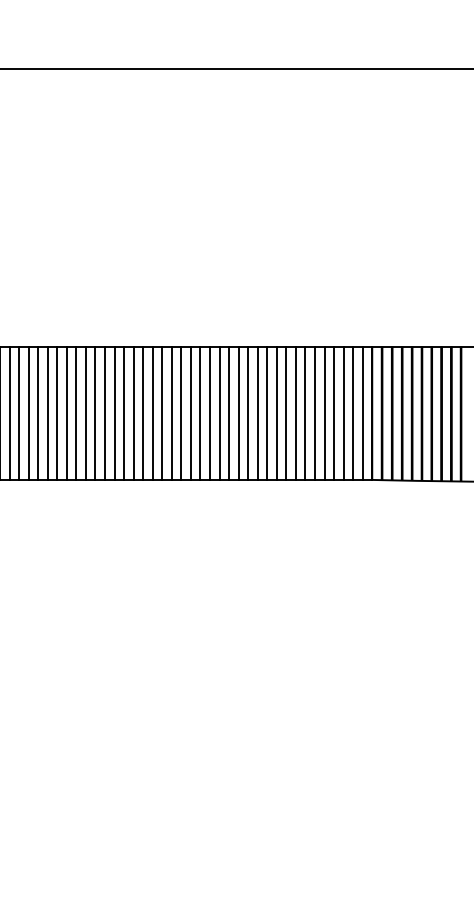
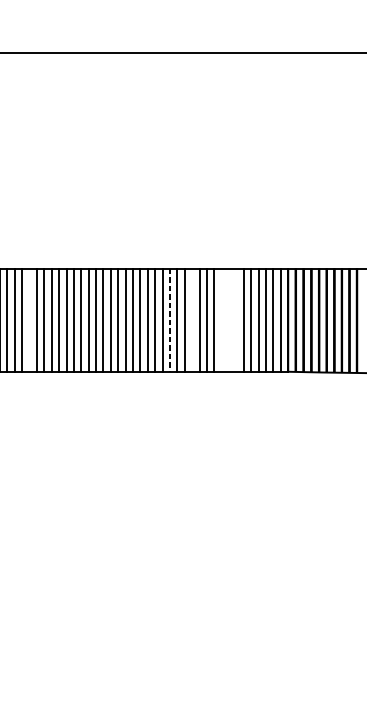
line: (38, 412) -> (29, 319), removed
line: (248, 412) -> (192, 319), removed
line: (286, 412) -> (221, 319), removed
line: (295, 412) -> (228, 319), removed
line: (305, 412) -> (236, 319), removed
line: (219, 413) -> (169, 320), solid -> dashed

